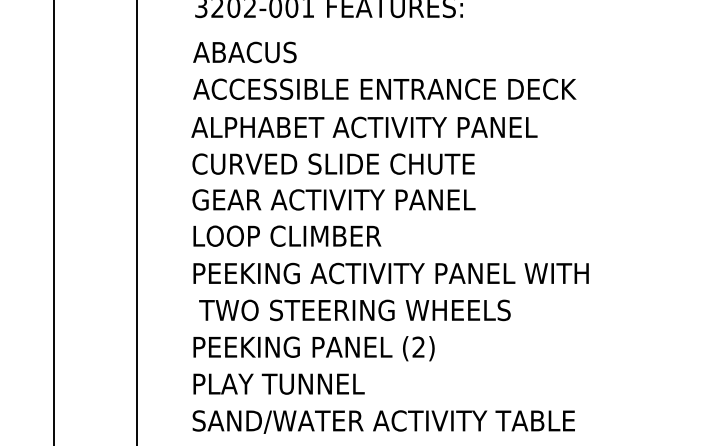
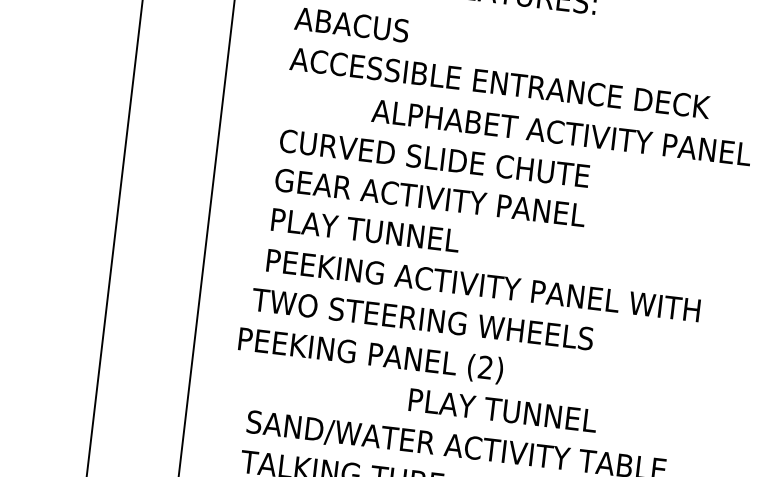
text: (364, 127) -> (561, 132), moved
text: (288, 235) -> (376, 230), LOOP CLIMBER -> PLAY TUNNEL
text: (354, 310) -> (422, 319), moved
text: (313, 348) -> (370, 355), moved
text: (278, 383) -> (502, 409), moved

